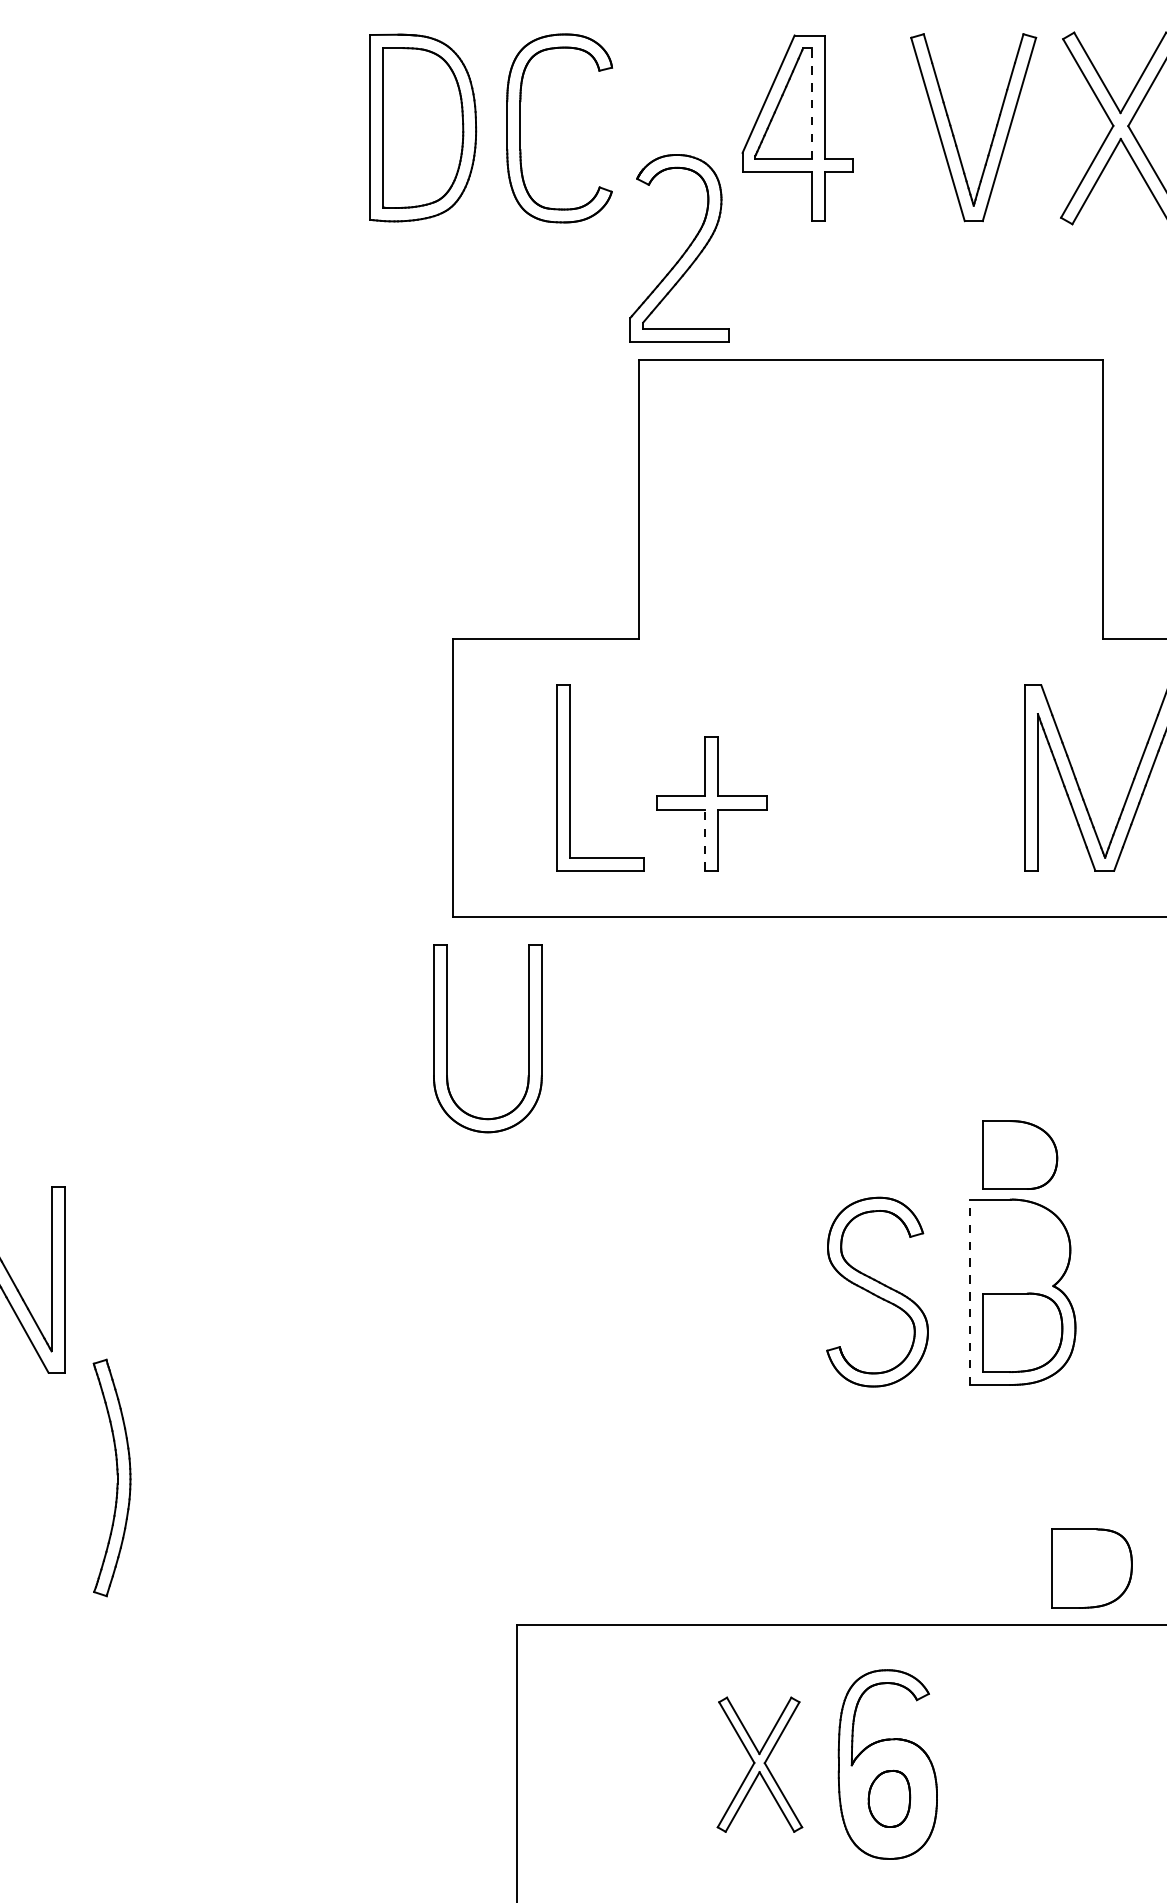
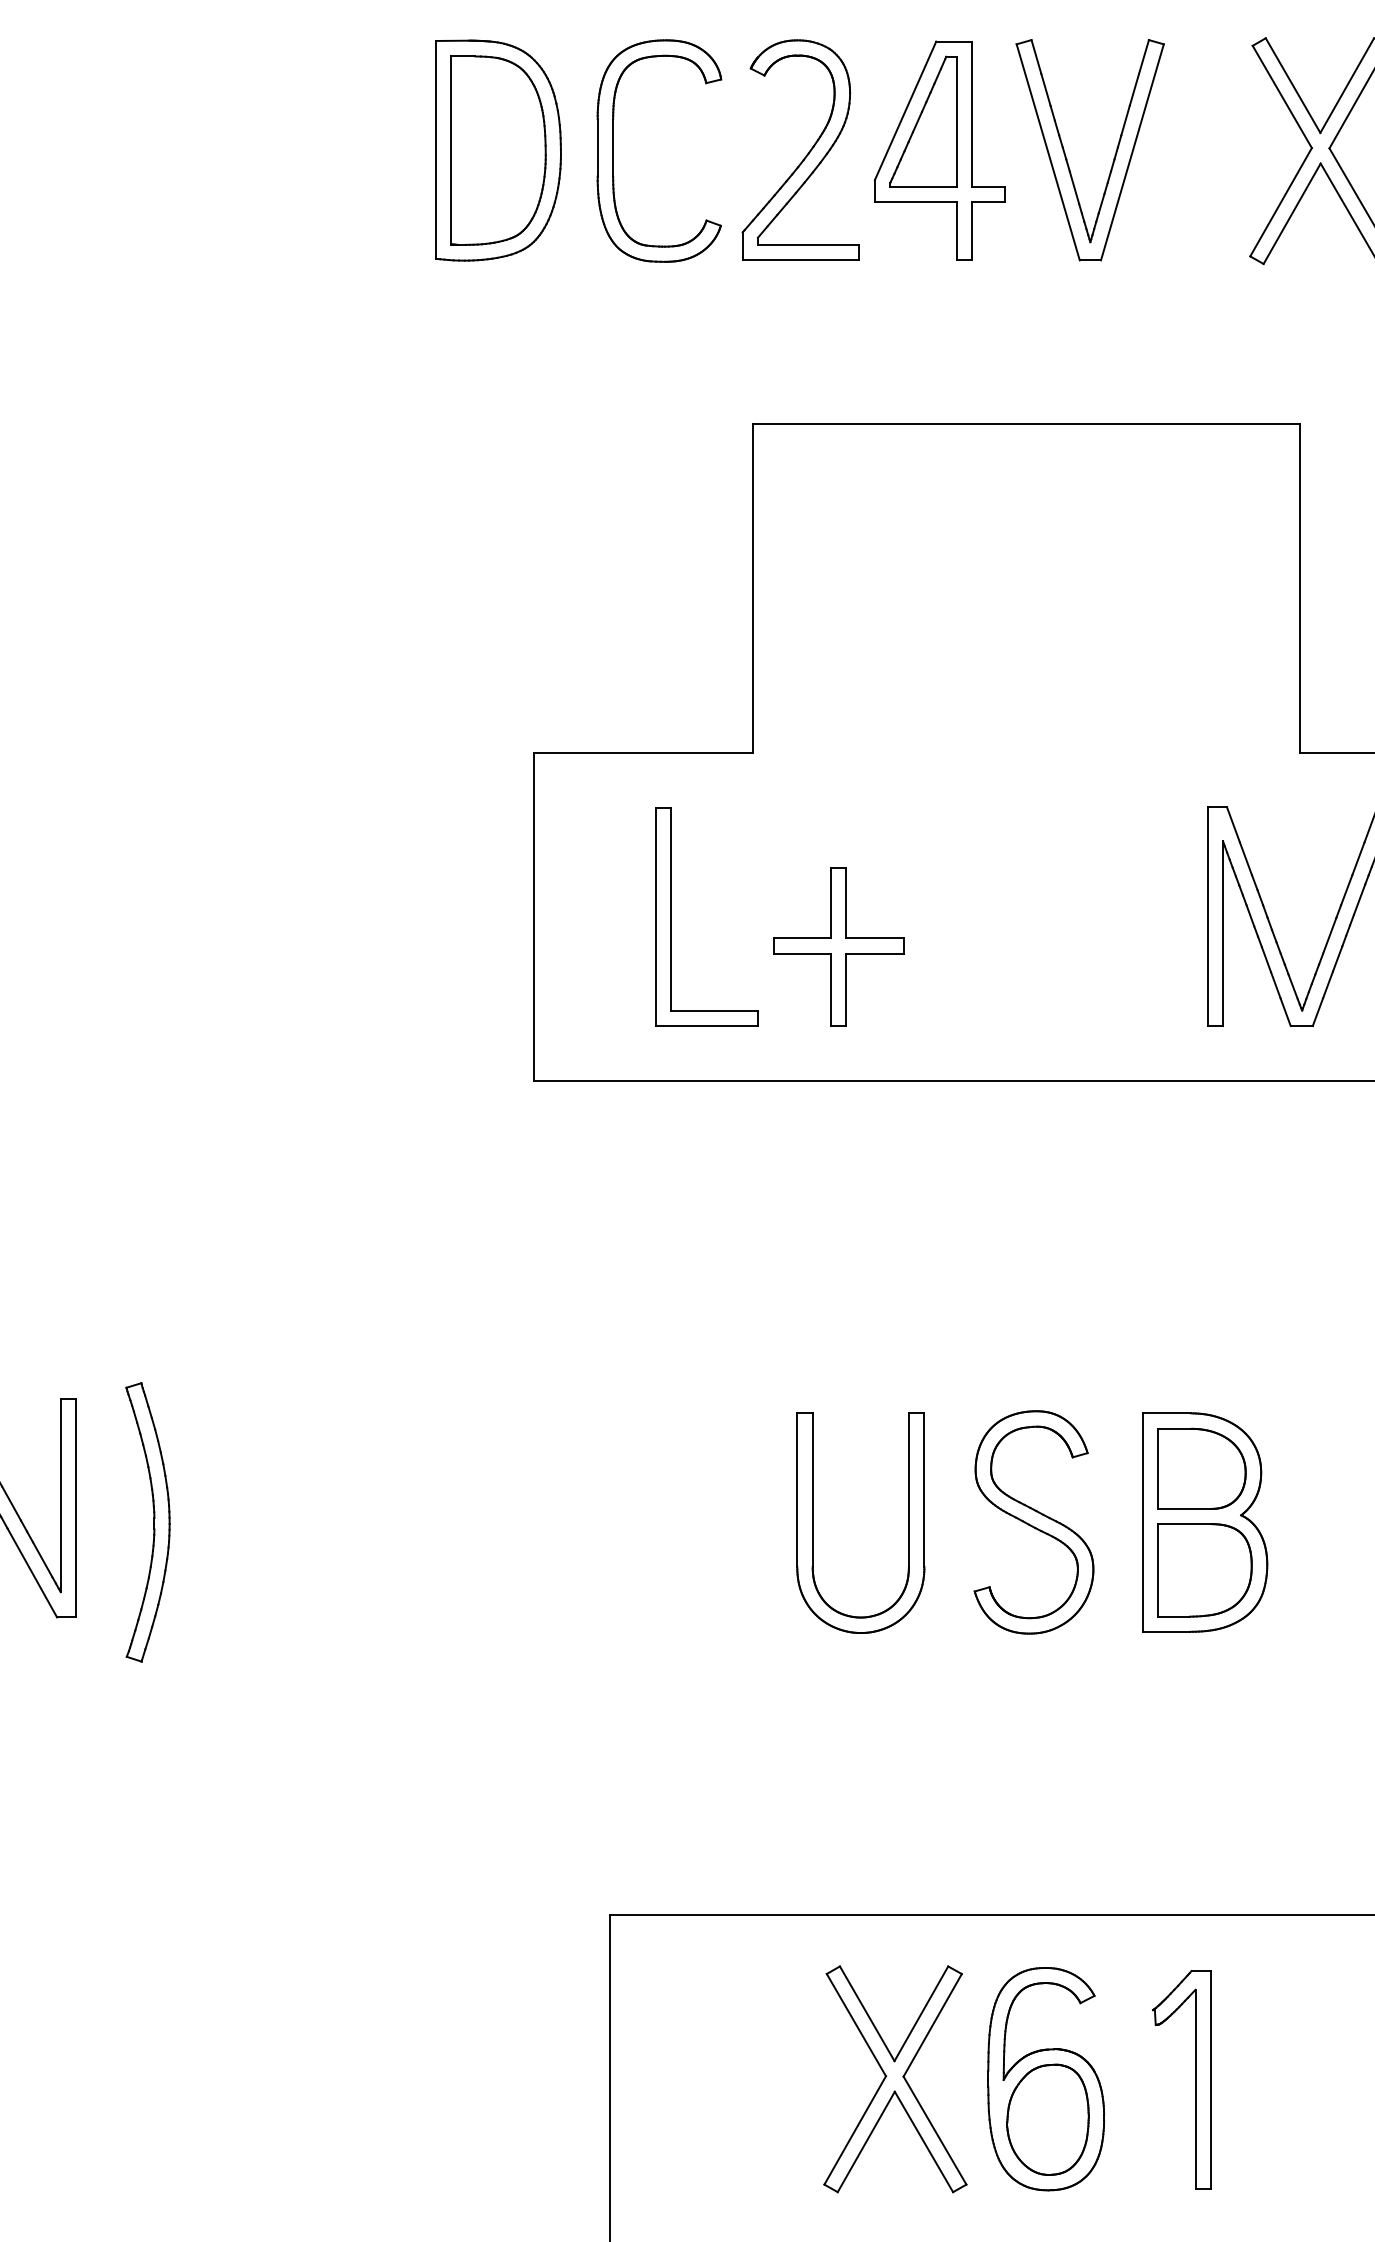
line: (811, 103) -> (956, 121), dashed -> solid
part: (953, 132) -> (1066, 155), moved
part: (684, 251) -> (806, 154), moved
line: (705, 839) -> (831, 989), dashed -> solid
part: (447, 1038) -> (813, 1522), moved
part: (1019, 1154) -> (1201, 1468), moved
line: (969, 1292) -> (1142, 1522), dashed -> solid
part: (111, 1478) -> (147, 1522), moved
part: (1091, 1568) -> (1286, 1848), removed
part: (760, 1764) -> (895, 2079), size x1.43
part: (1014, 1764) -> (1195, 2079), added
part: (888, 1798) -> (1047, 2119), size x1.67

